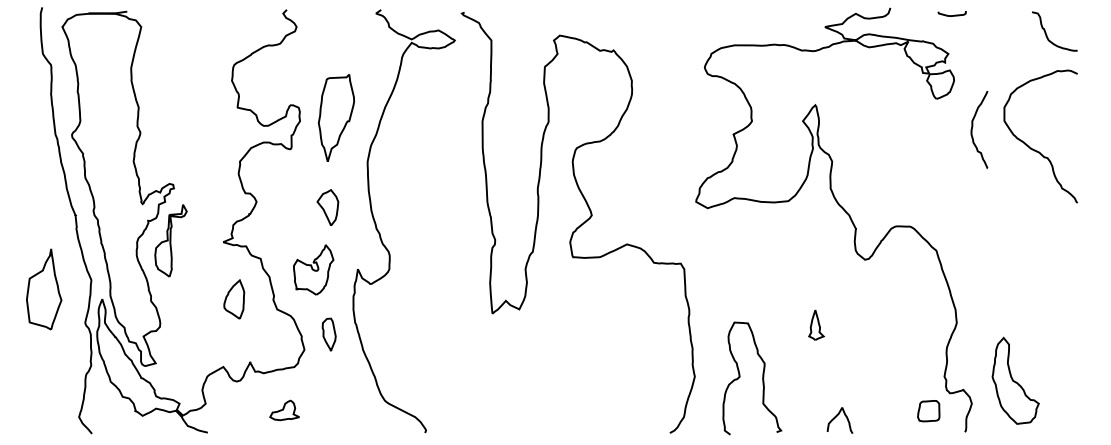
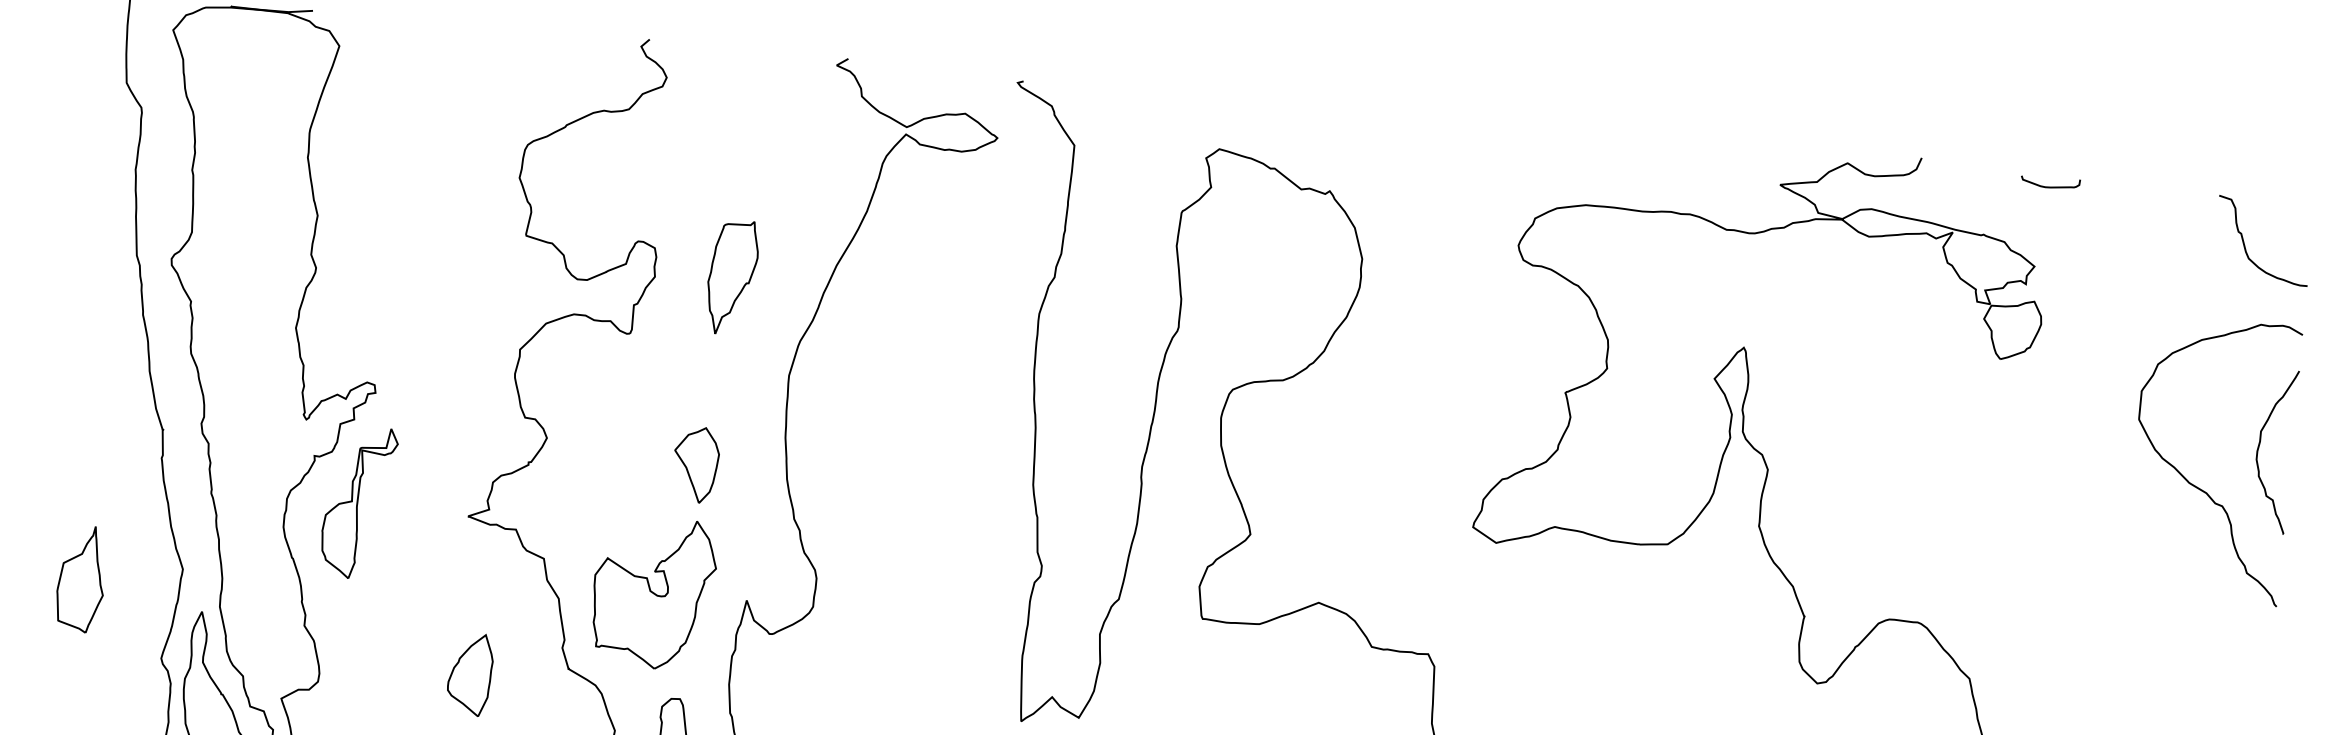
part: (336, 117) -> (732, 276), size x0.62
curve: (973, 126) -> (2262, 442), moved
part: (313, 269) -> (653, 592), size x1.43
part: (43, 288) -> (80, 577), size x0.62
part: (234, 299) -> (470, 674), moved

